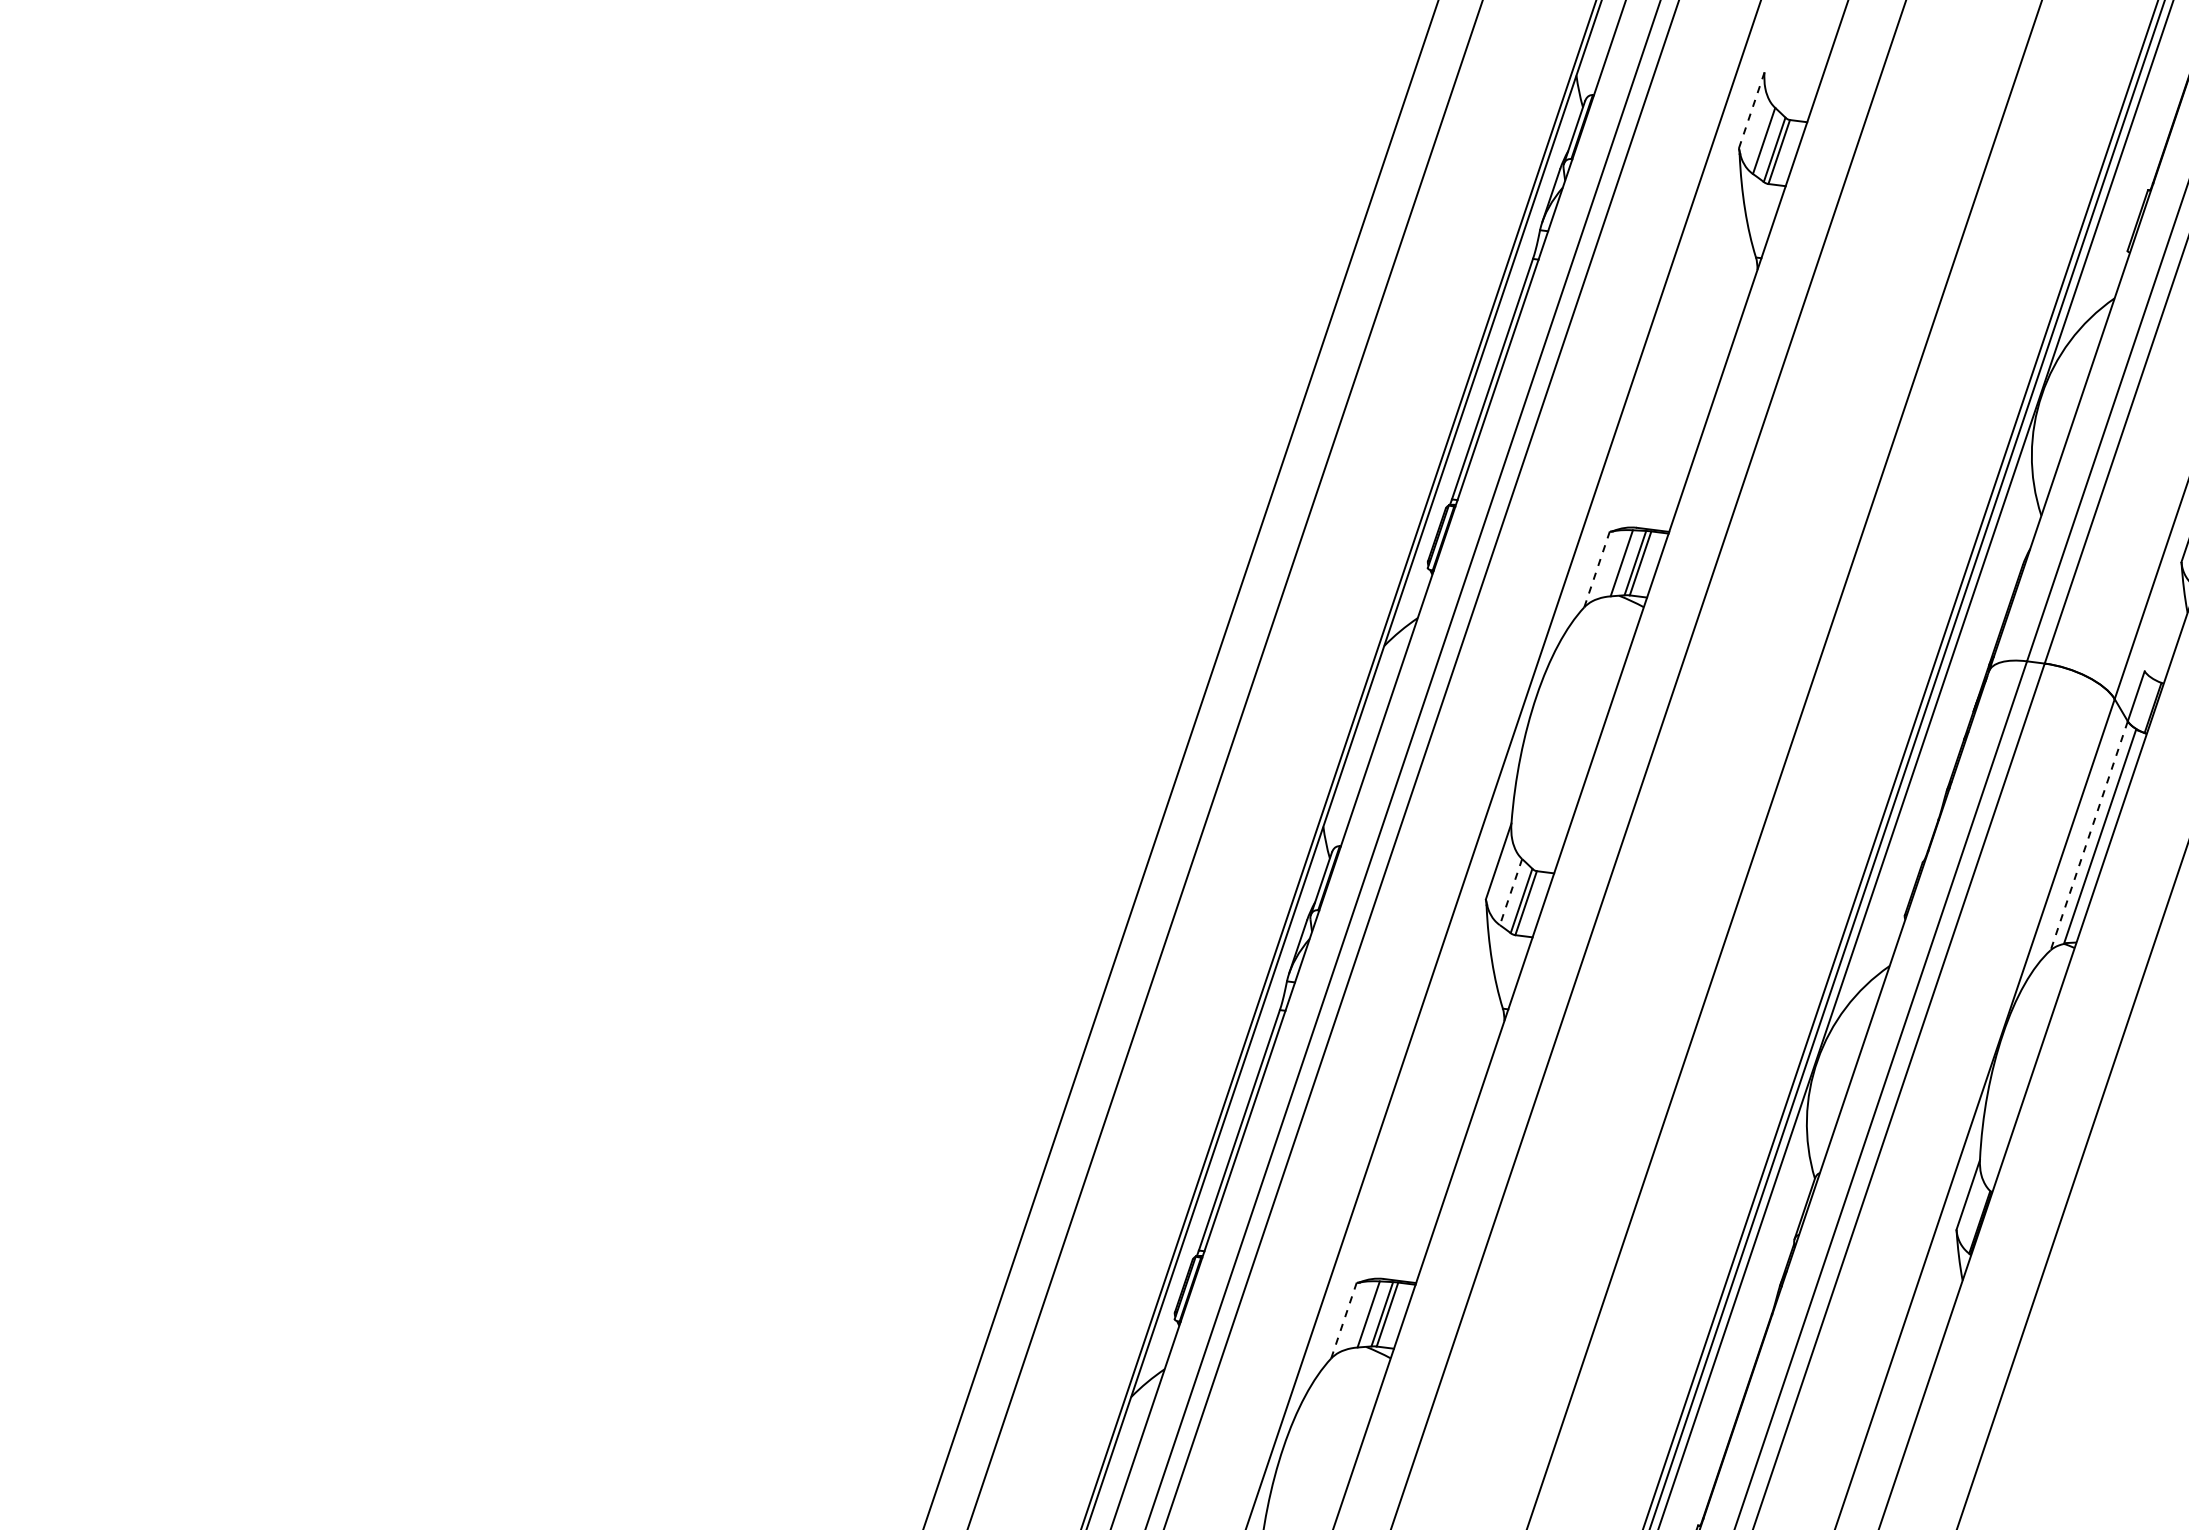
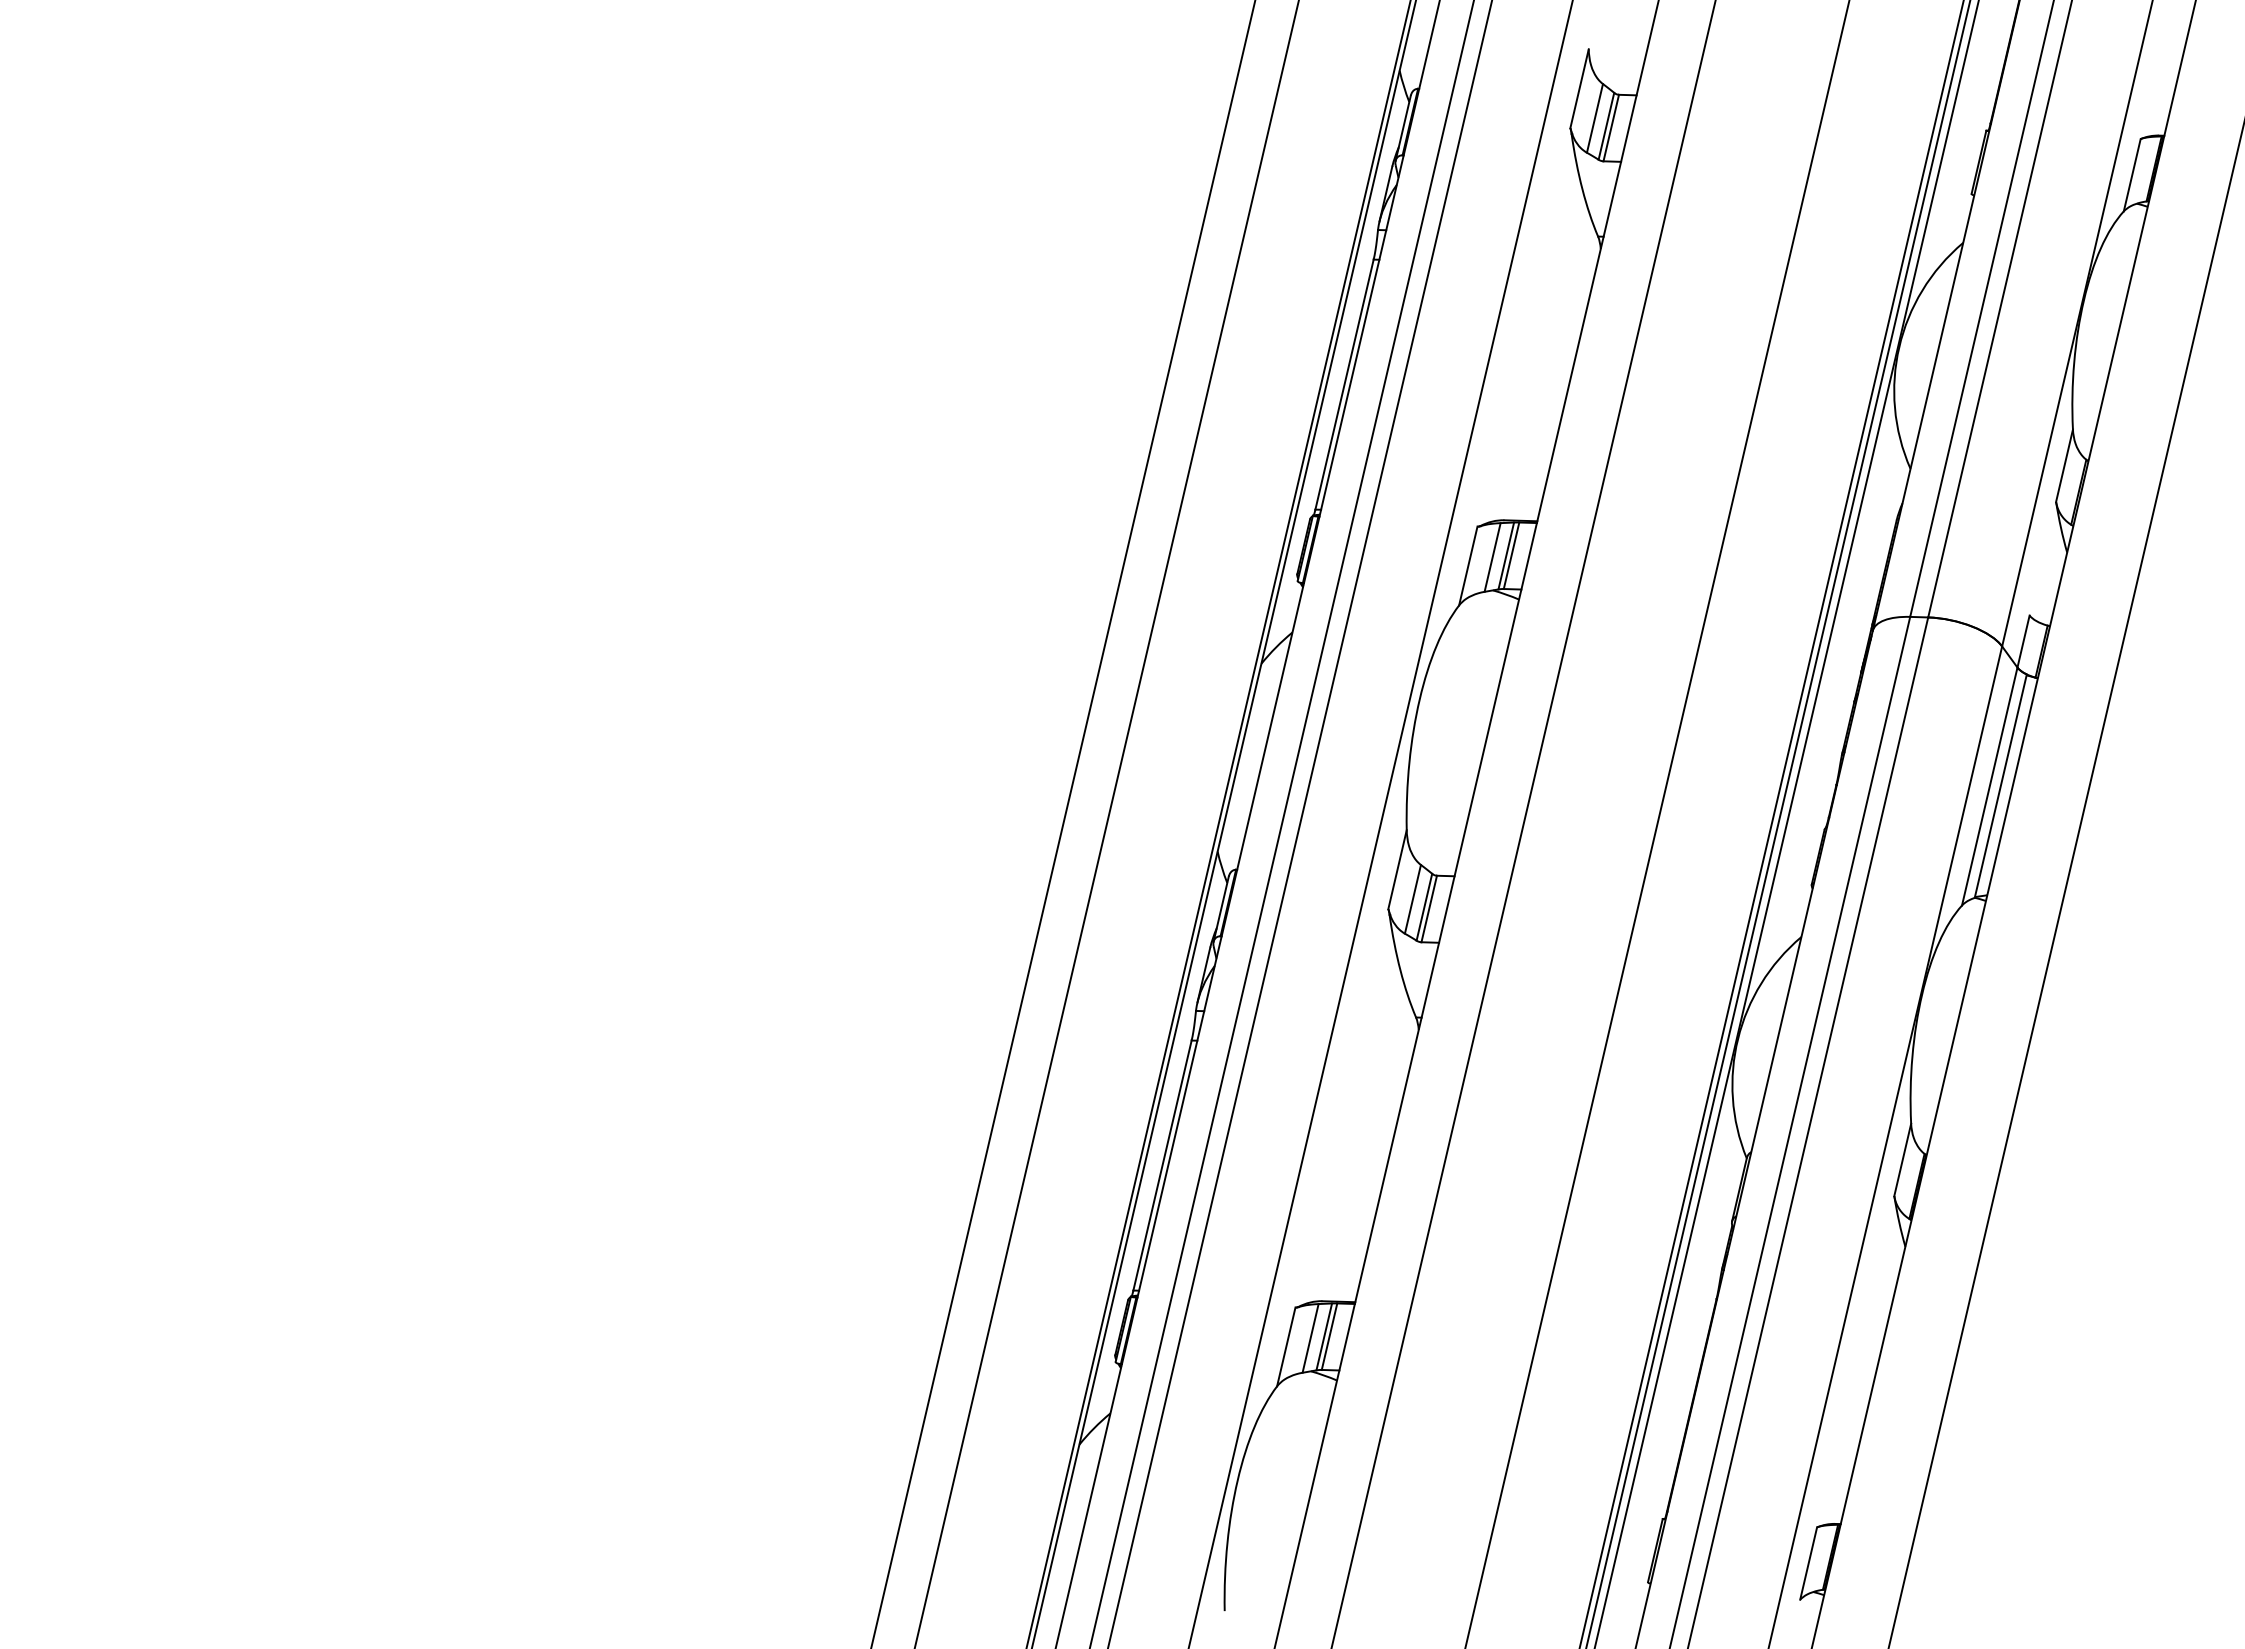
line: (1751, 111) -> (1579, 89), dashed -> solid
line: (1597, 569) -> (1468, 566), dashed -> solid
line: (2088, 836) -> (1989, 787), dashed -> solid
line: (1510, 892) -> (1412, 899), dashed -> solid
line: (1344, 1320) -> (1286, 1346), dashed -> solid

